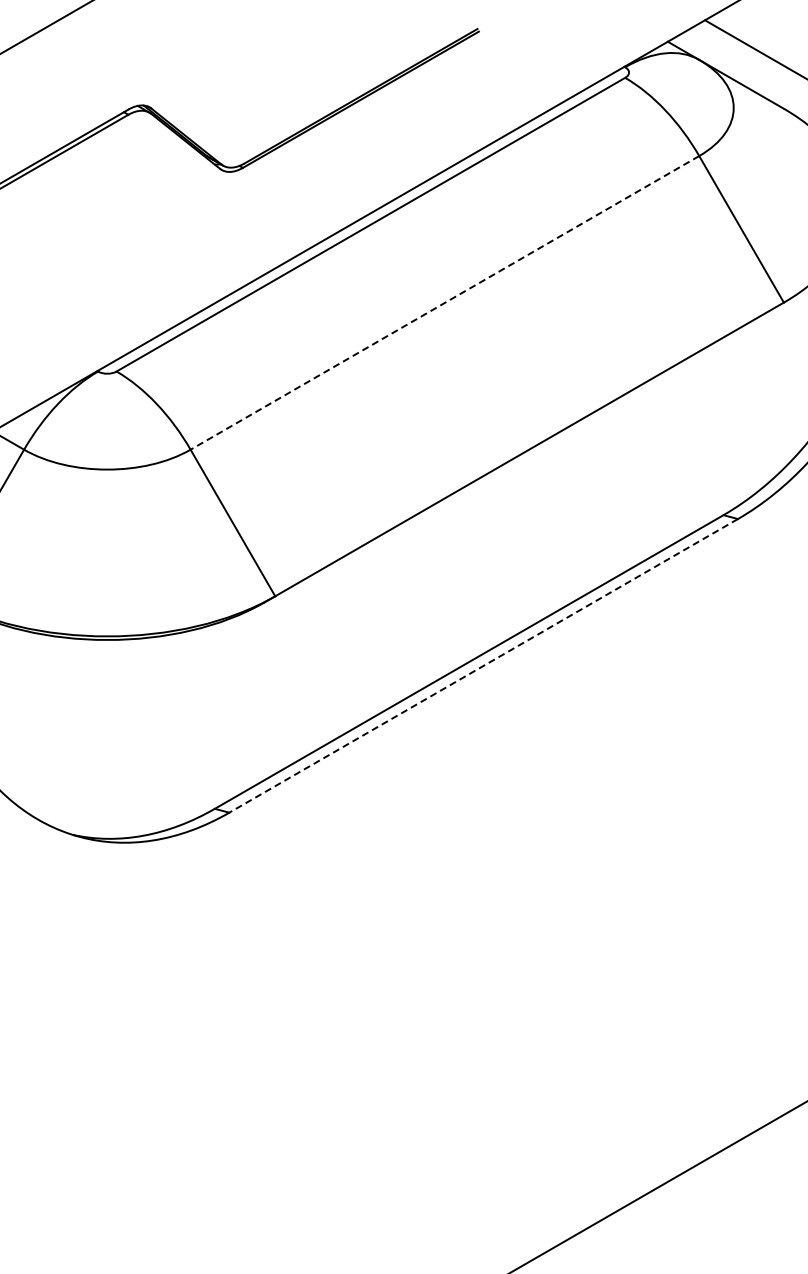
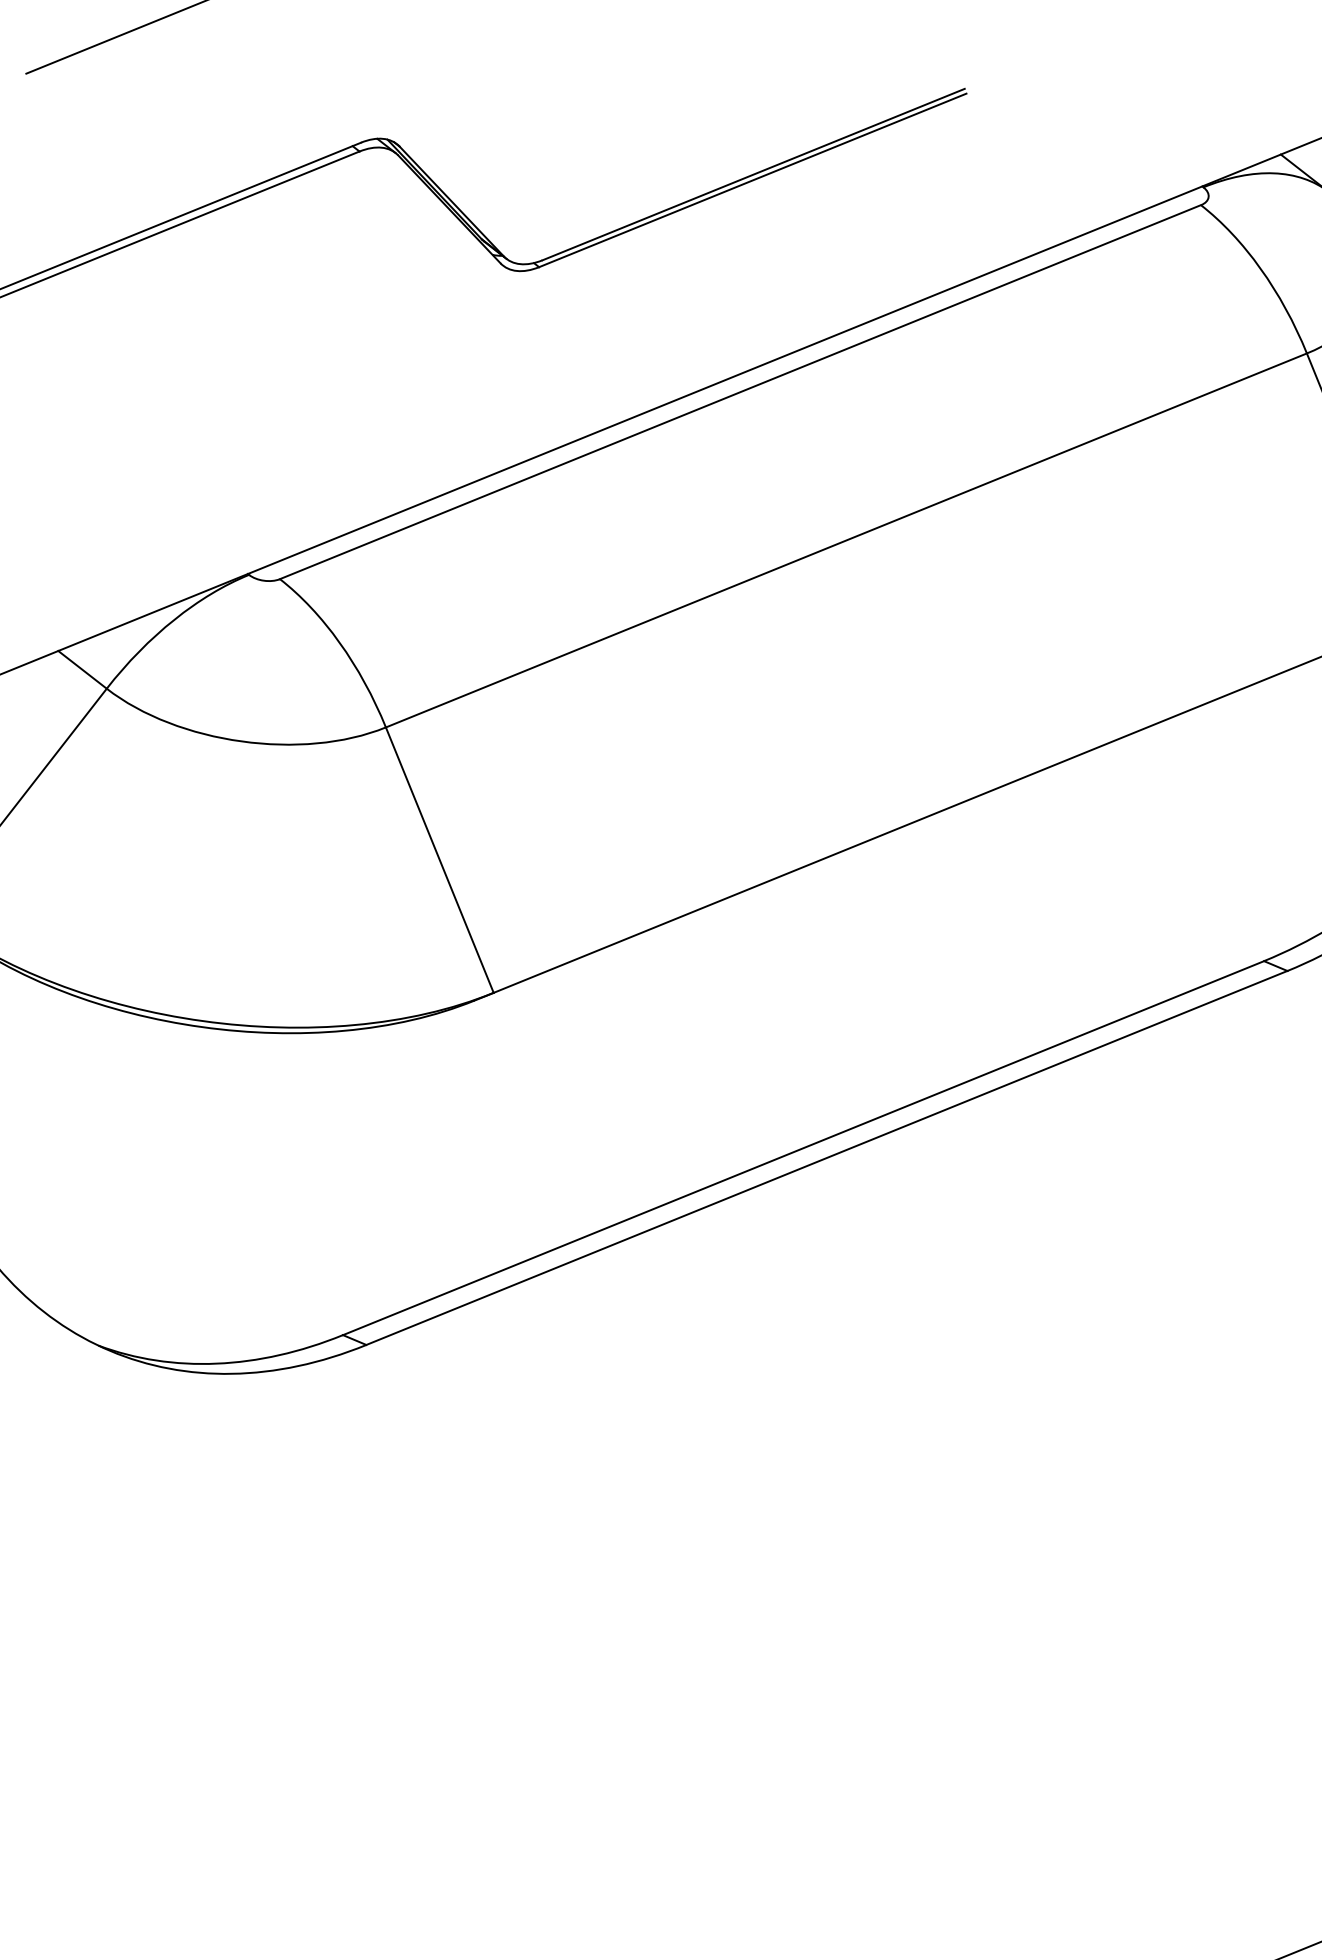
line: (444, 302) -> (845, 539), dashed -> solid
line: (483, 665) -> (826, 1157), dashed -> solid

